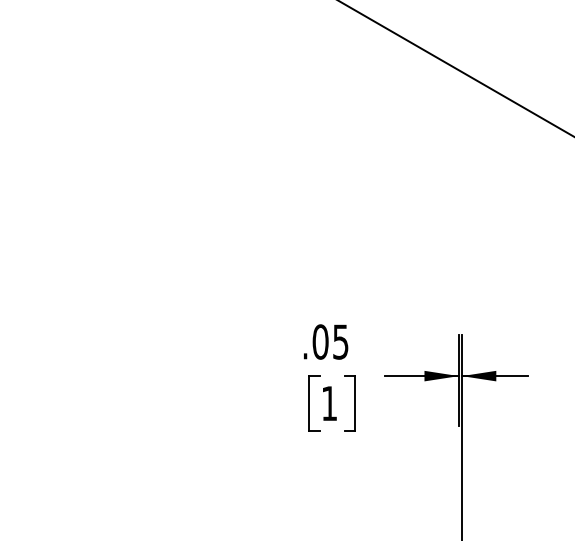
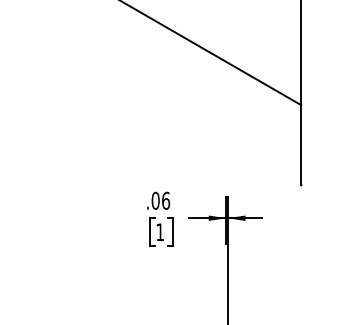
text: (341, 341) -> (166, 200), .05 -> .06

